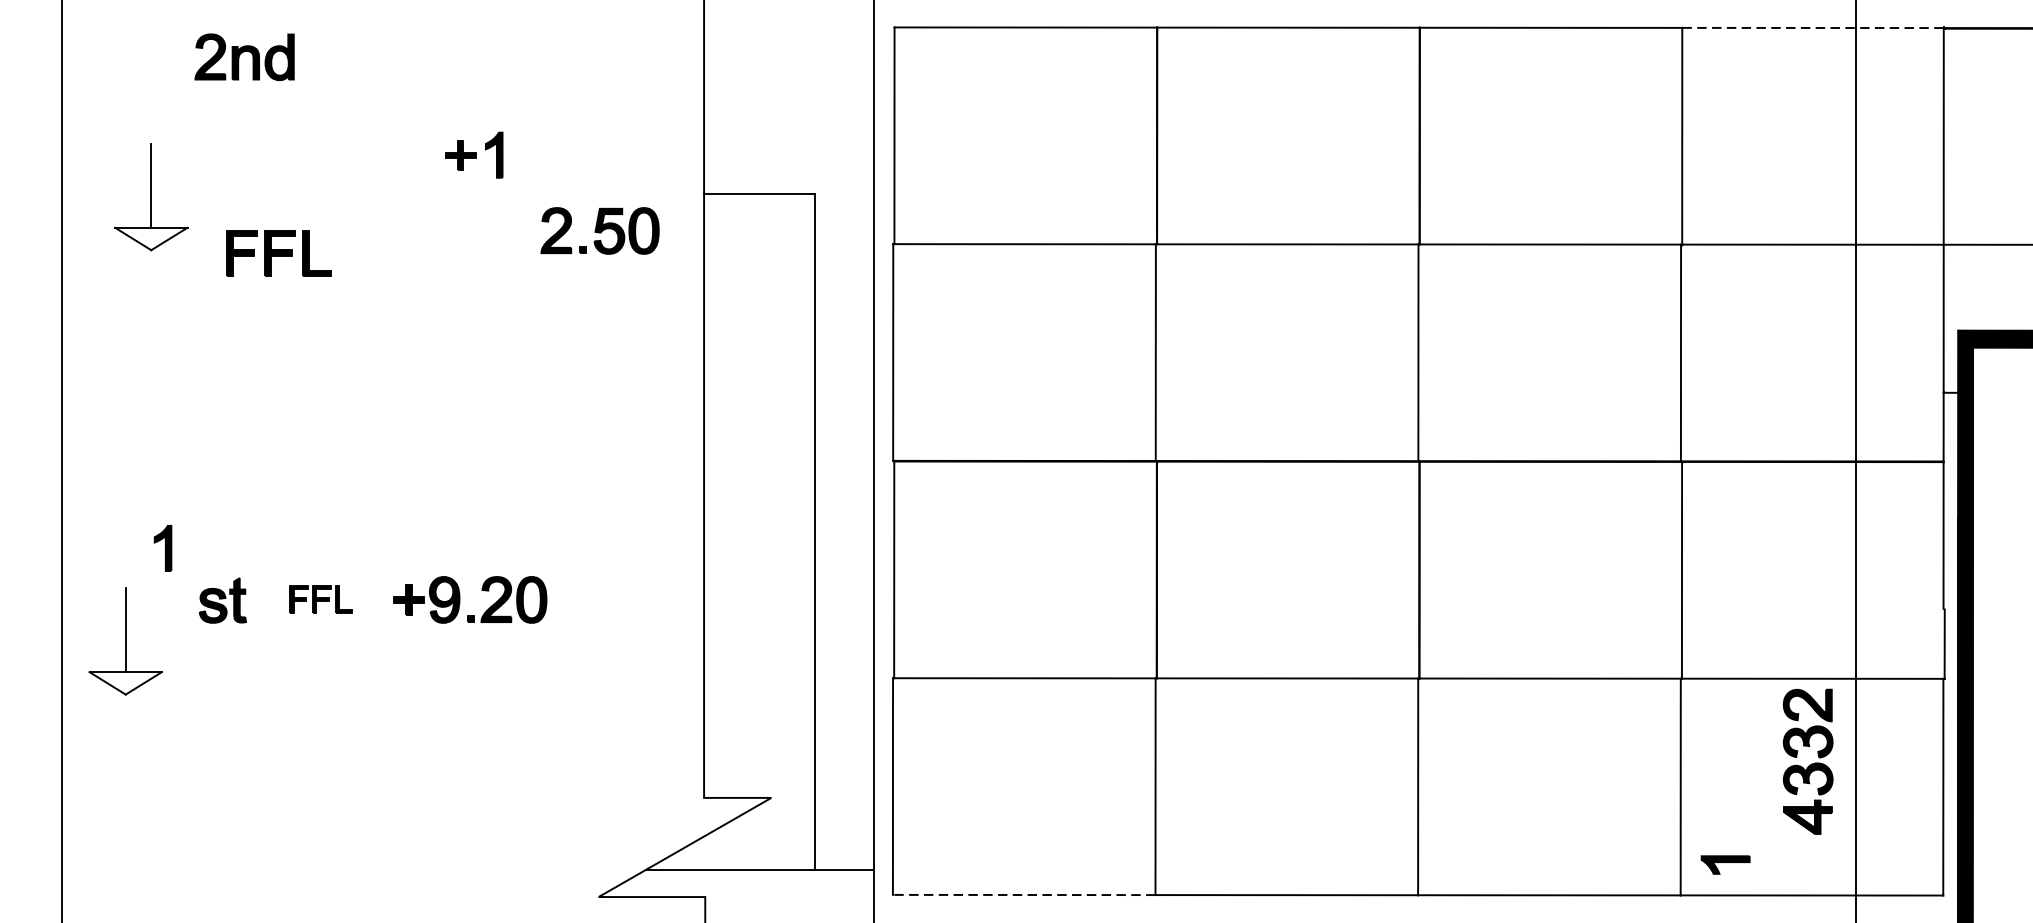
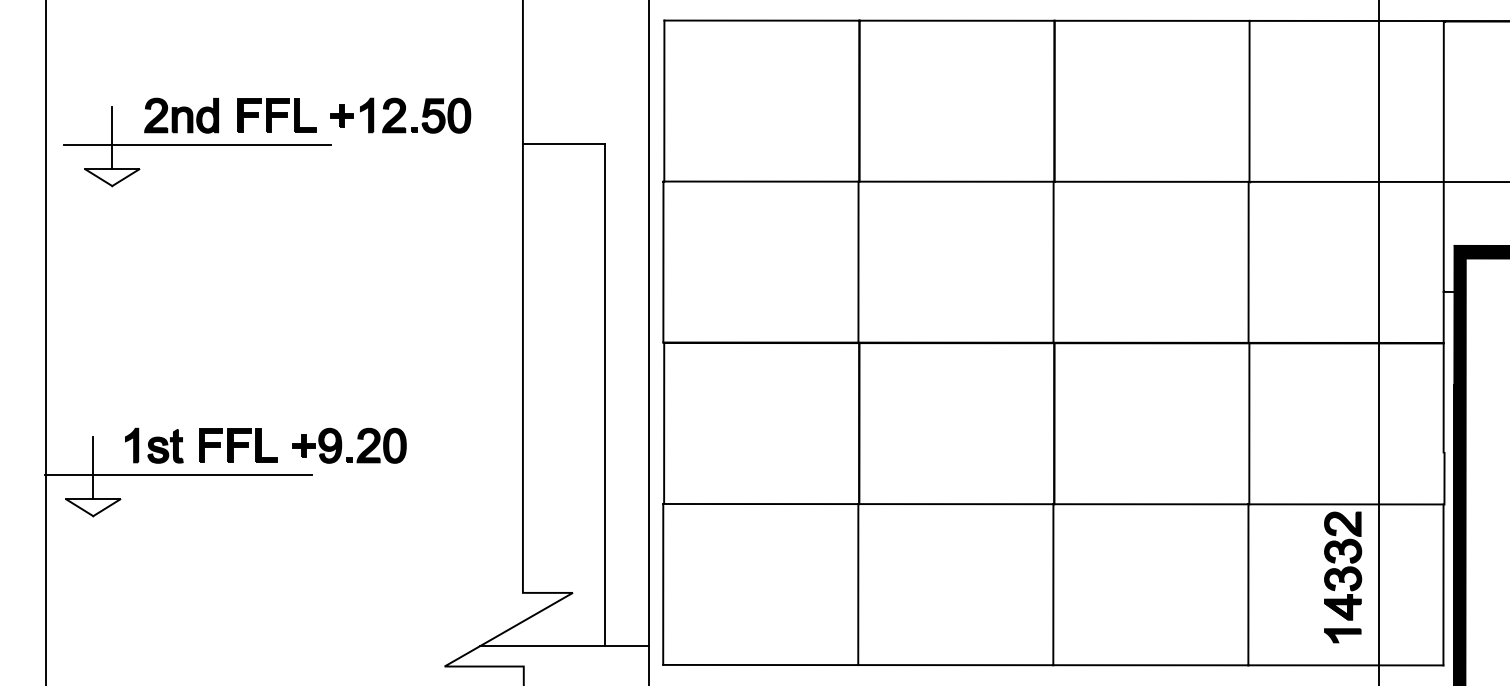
line: (1814, 27) -> (1347, 20), dashed -> solid
part: (244, 56) -> (181, 115), moved
line: (265, 195) -> (197, 145), added
part: (599, 230) -> (426, 115), moved
part: (278, 253) -> (276, 115), moved
part: (163, 548) -> (132, 445), moved
part: (321, 599) -> (238, 445), size x1.67
line: (240, 639) -> (178, 475), added
part: (1725, 864) -> (1342, 635), moved
line: (1023, 895) -> (760, 665), dashed -> solid

